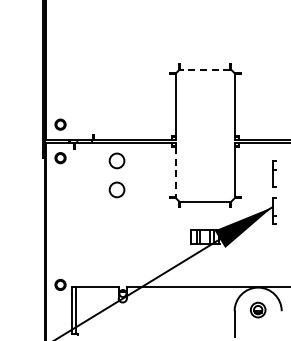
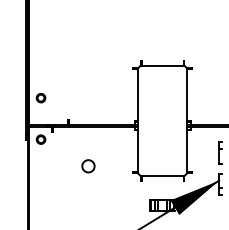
line: (205, 69) -> (162, 65), dashed -> solid
part: (60, 124) -> (41, 97), moved
circle: (116, 160) -> (88, 141), removed
line: (175, 172) -> (137, 151), dashed -> solid

